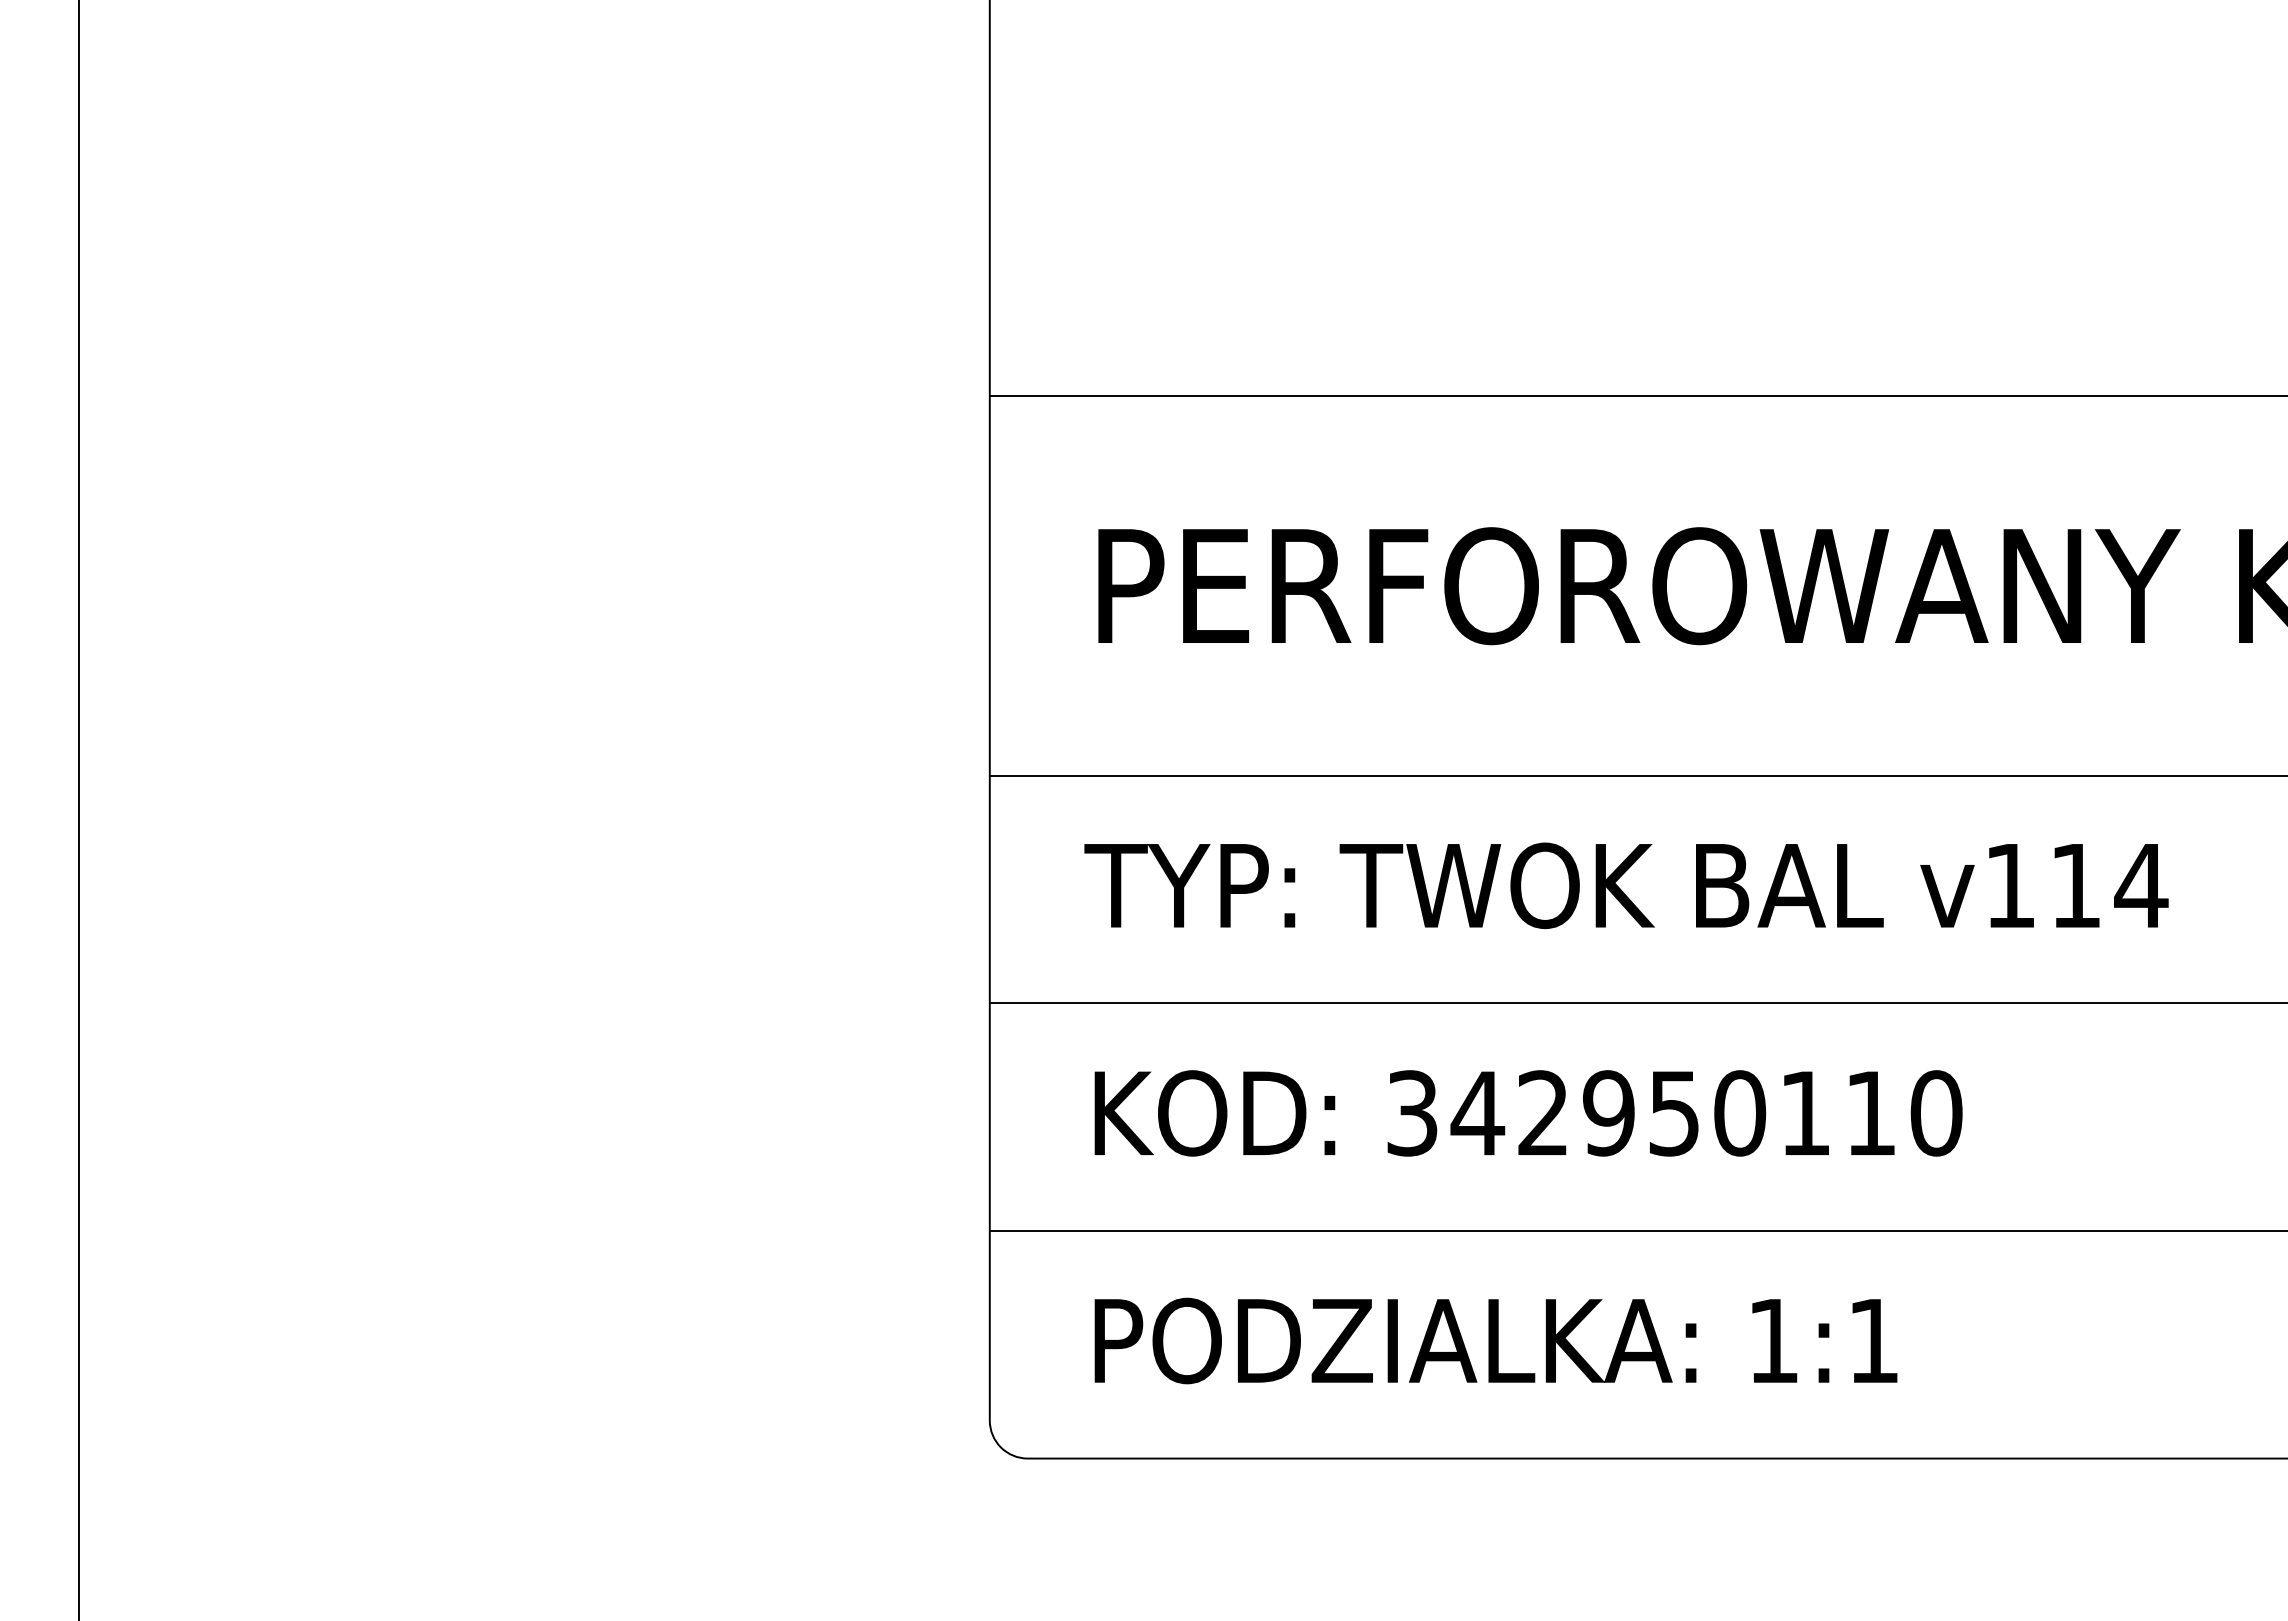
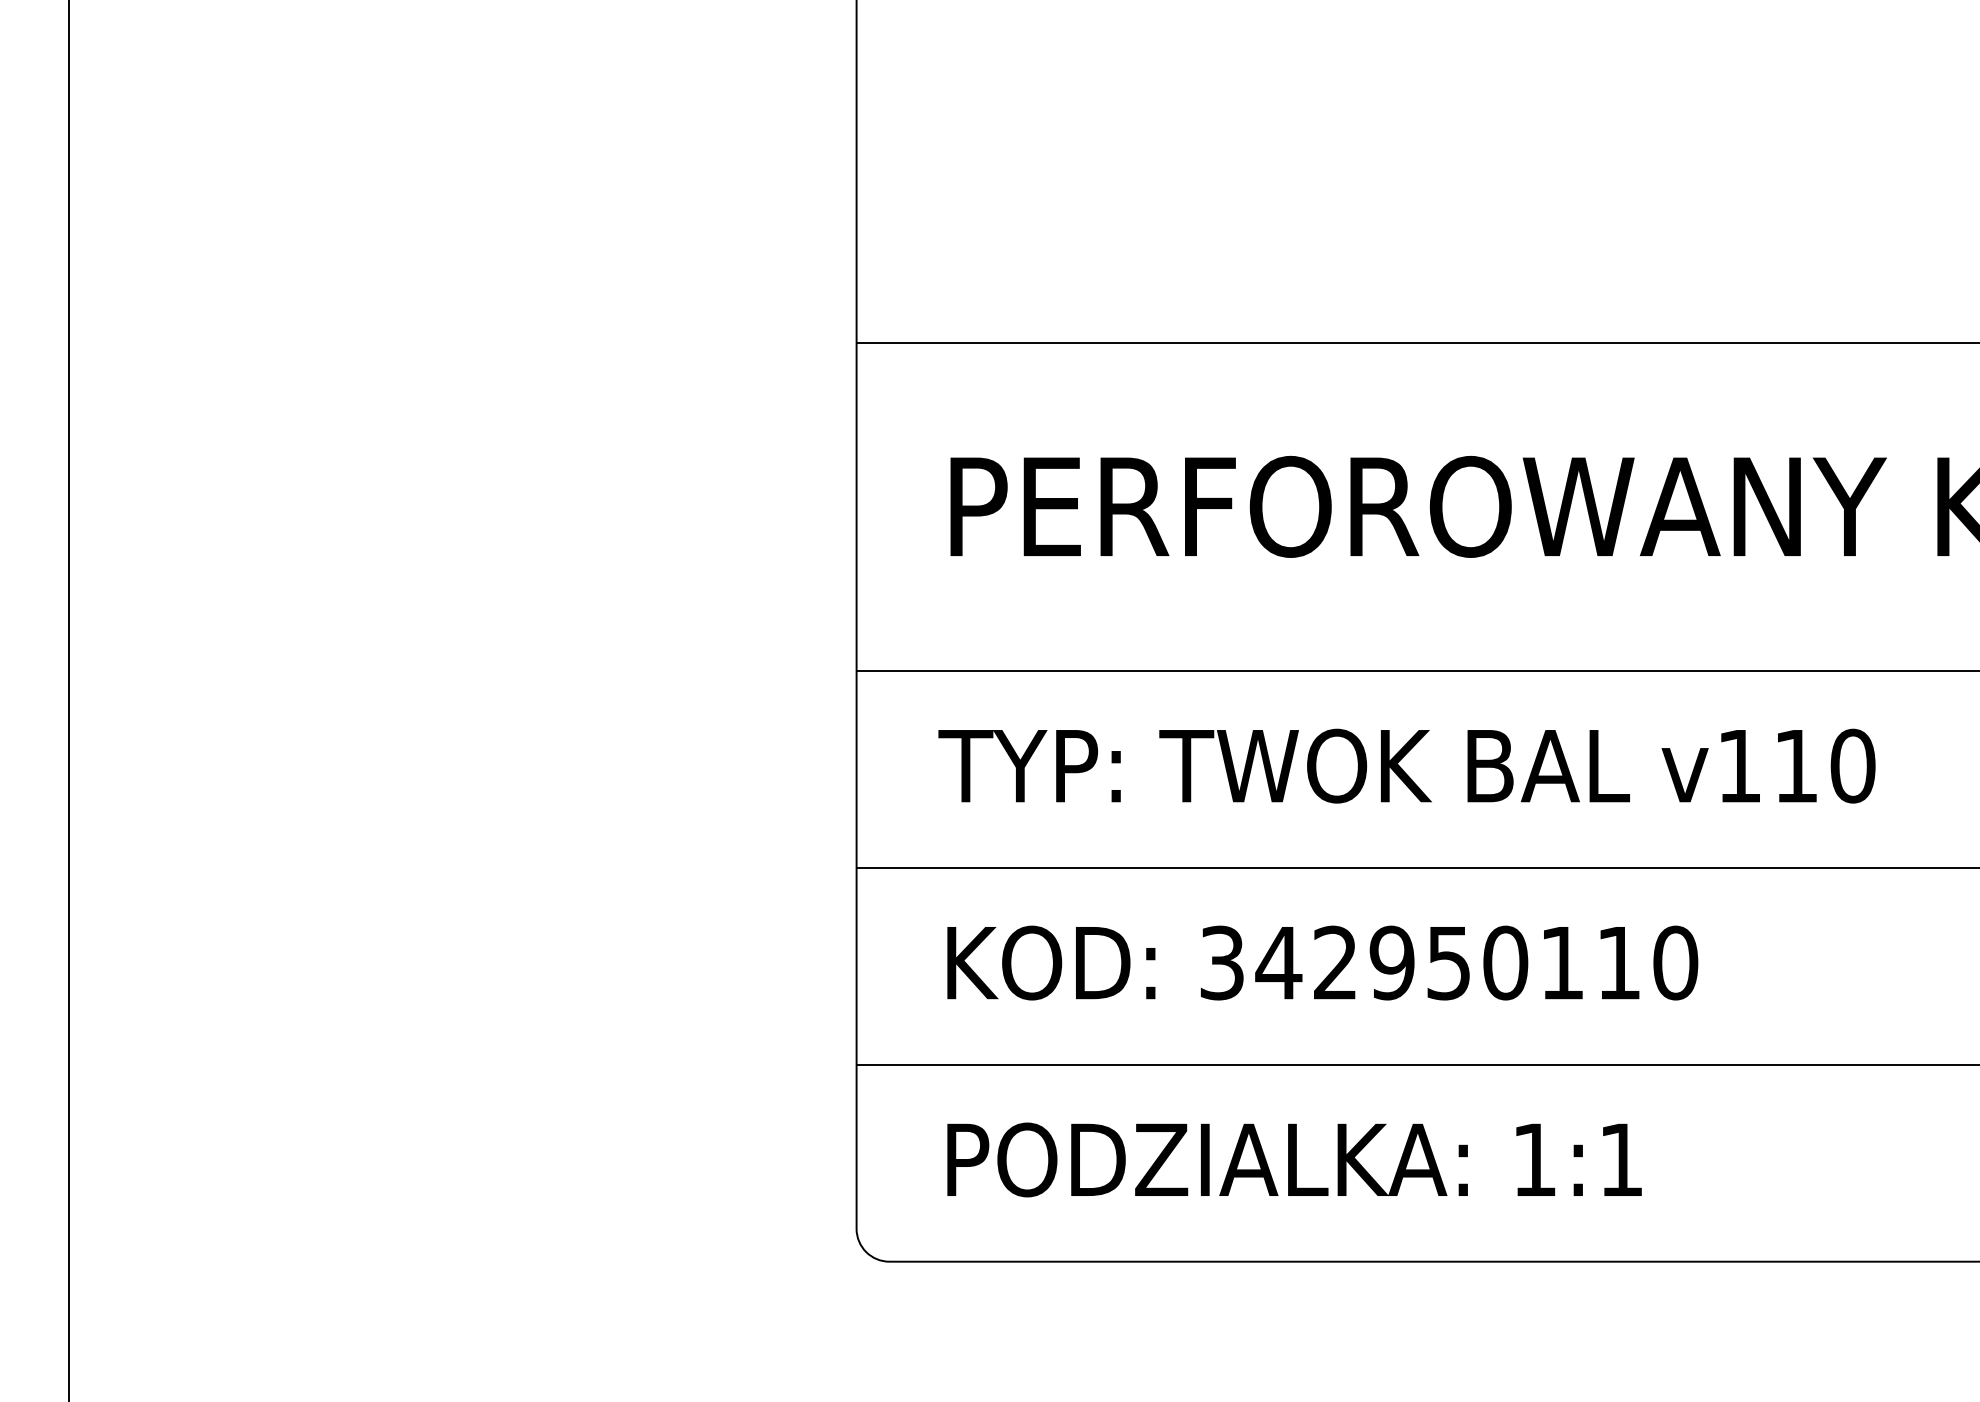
text: (2141, 885) -> (1853, 765), v114 -> v110

